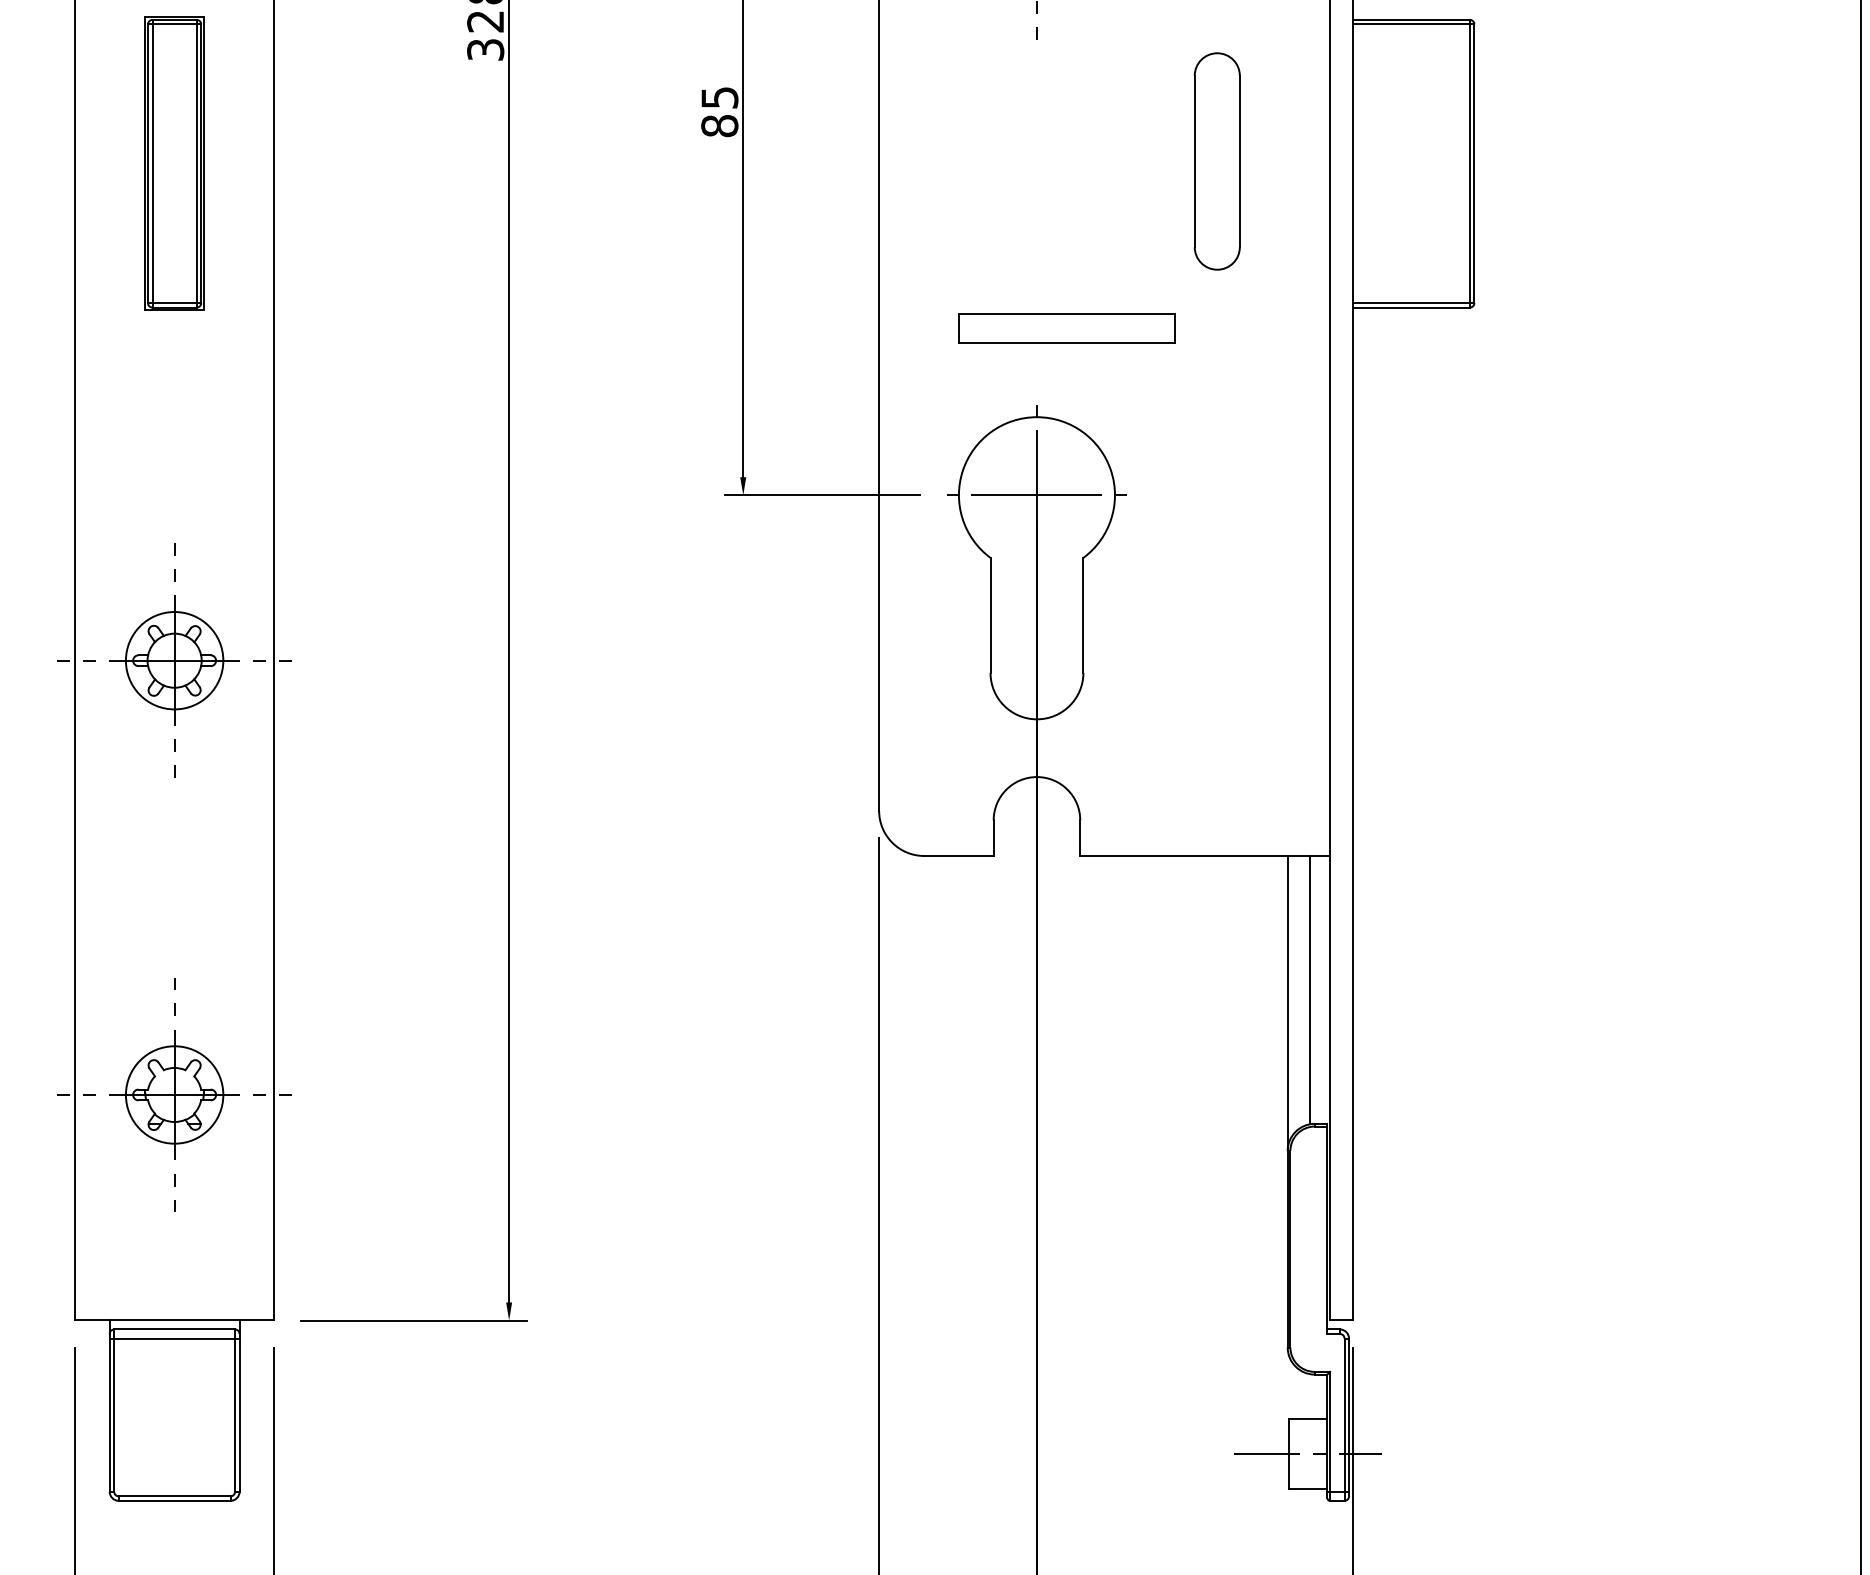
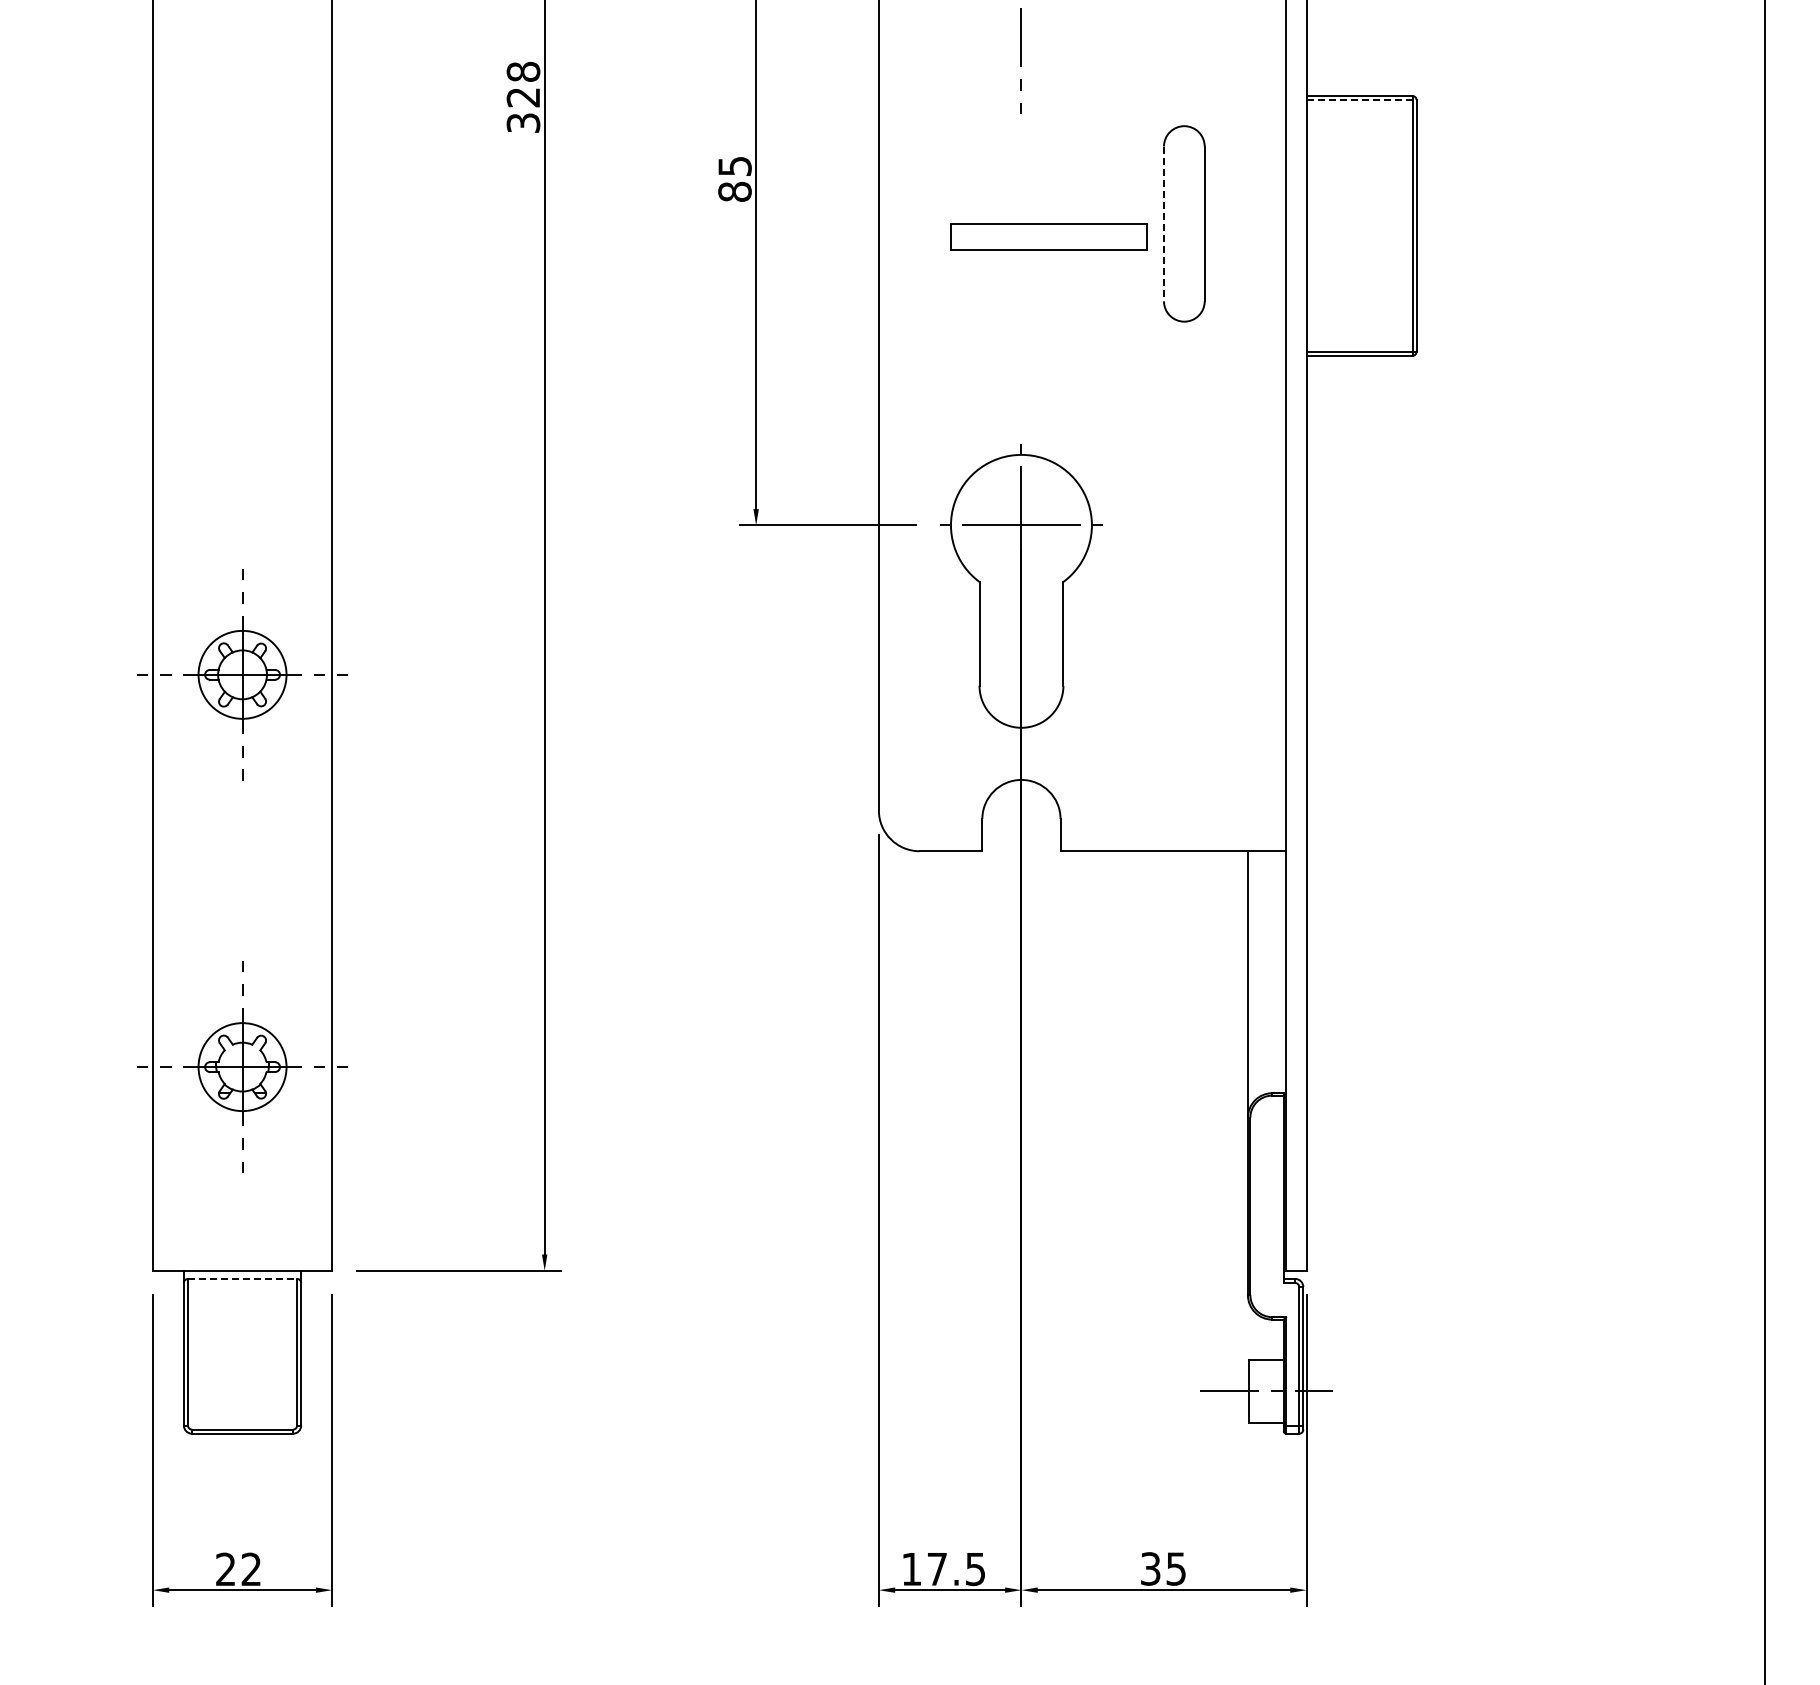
line: (1413, 24) -> (1361, 100), solid -> dashed
line: (1194, 162) -> (1163, 224), solid -> dashed
part: (174, 163) -> (242, 225), removed
part: (1066, 328) -> (1048, 236), moved
line: (1310, 990) -> (1268, 972), removed
line: (174, 1329) -> (242, 1278), solid -> dashed
line: (174, 1338) -> (242, 1287), removed

